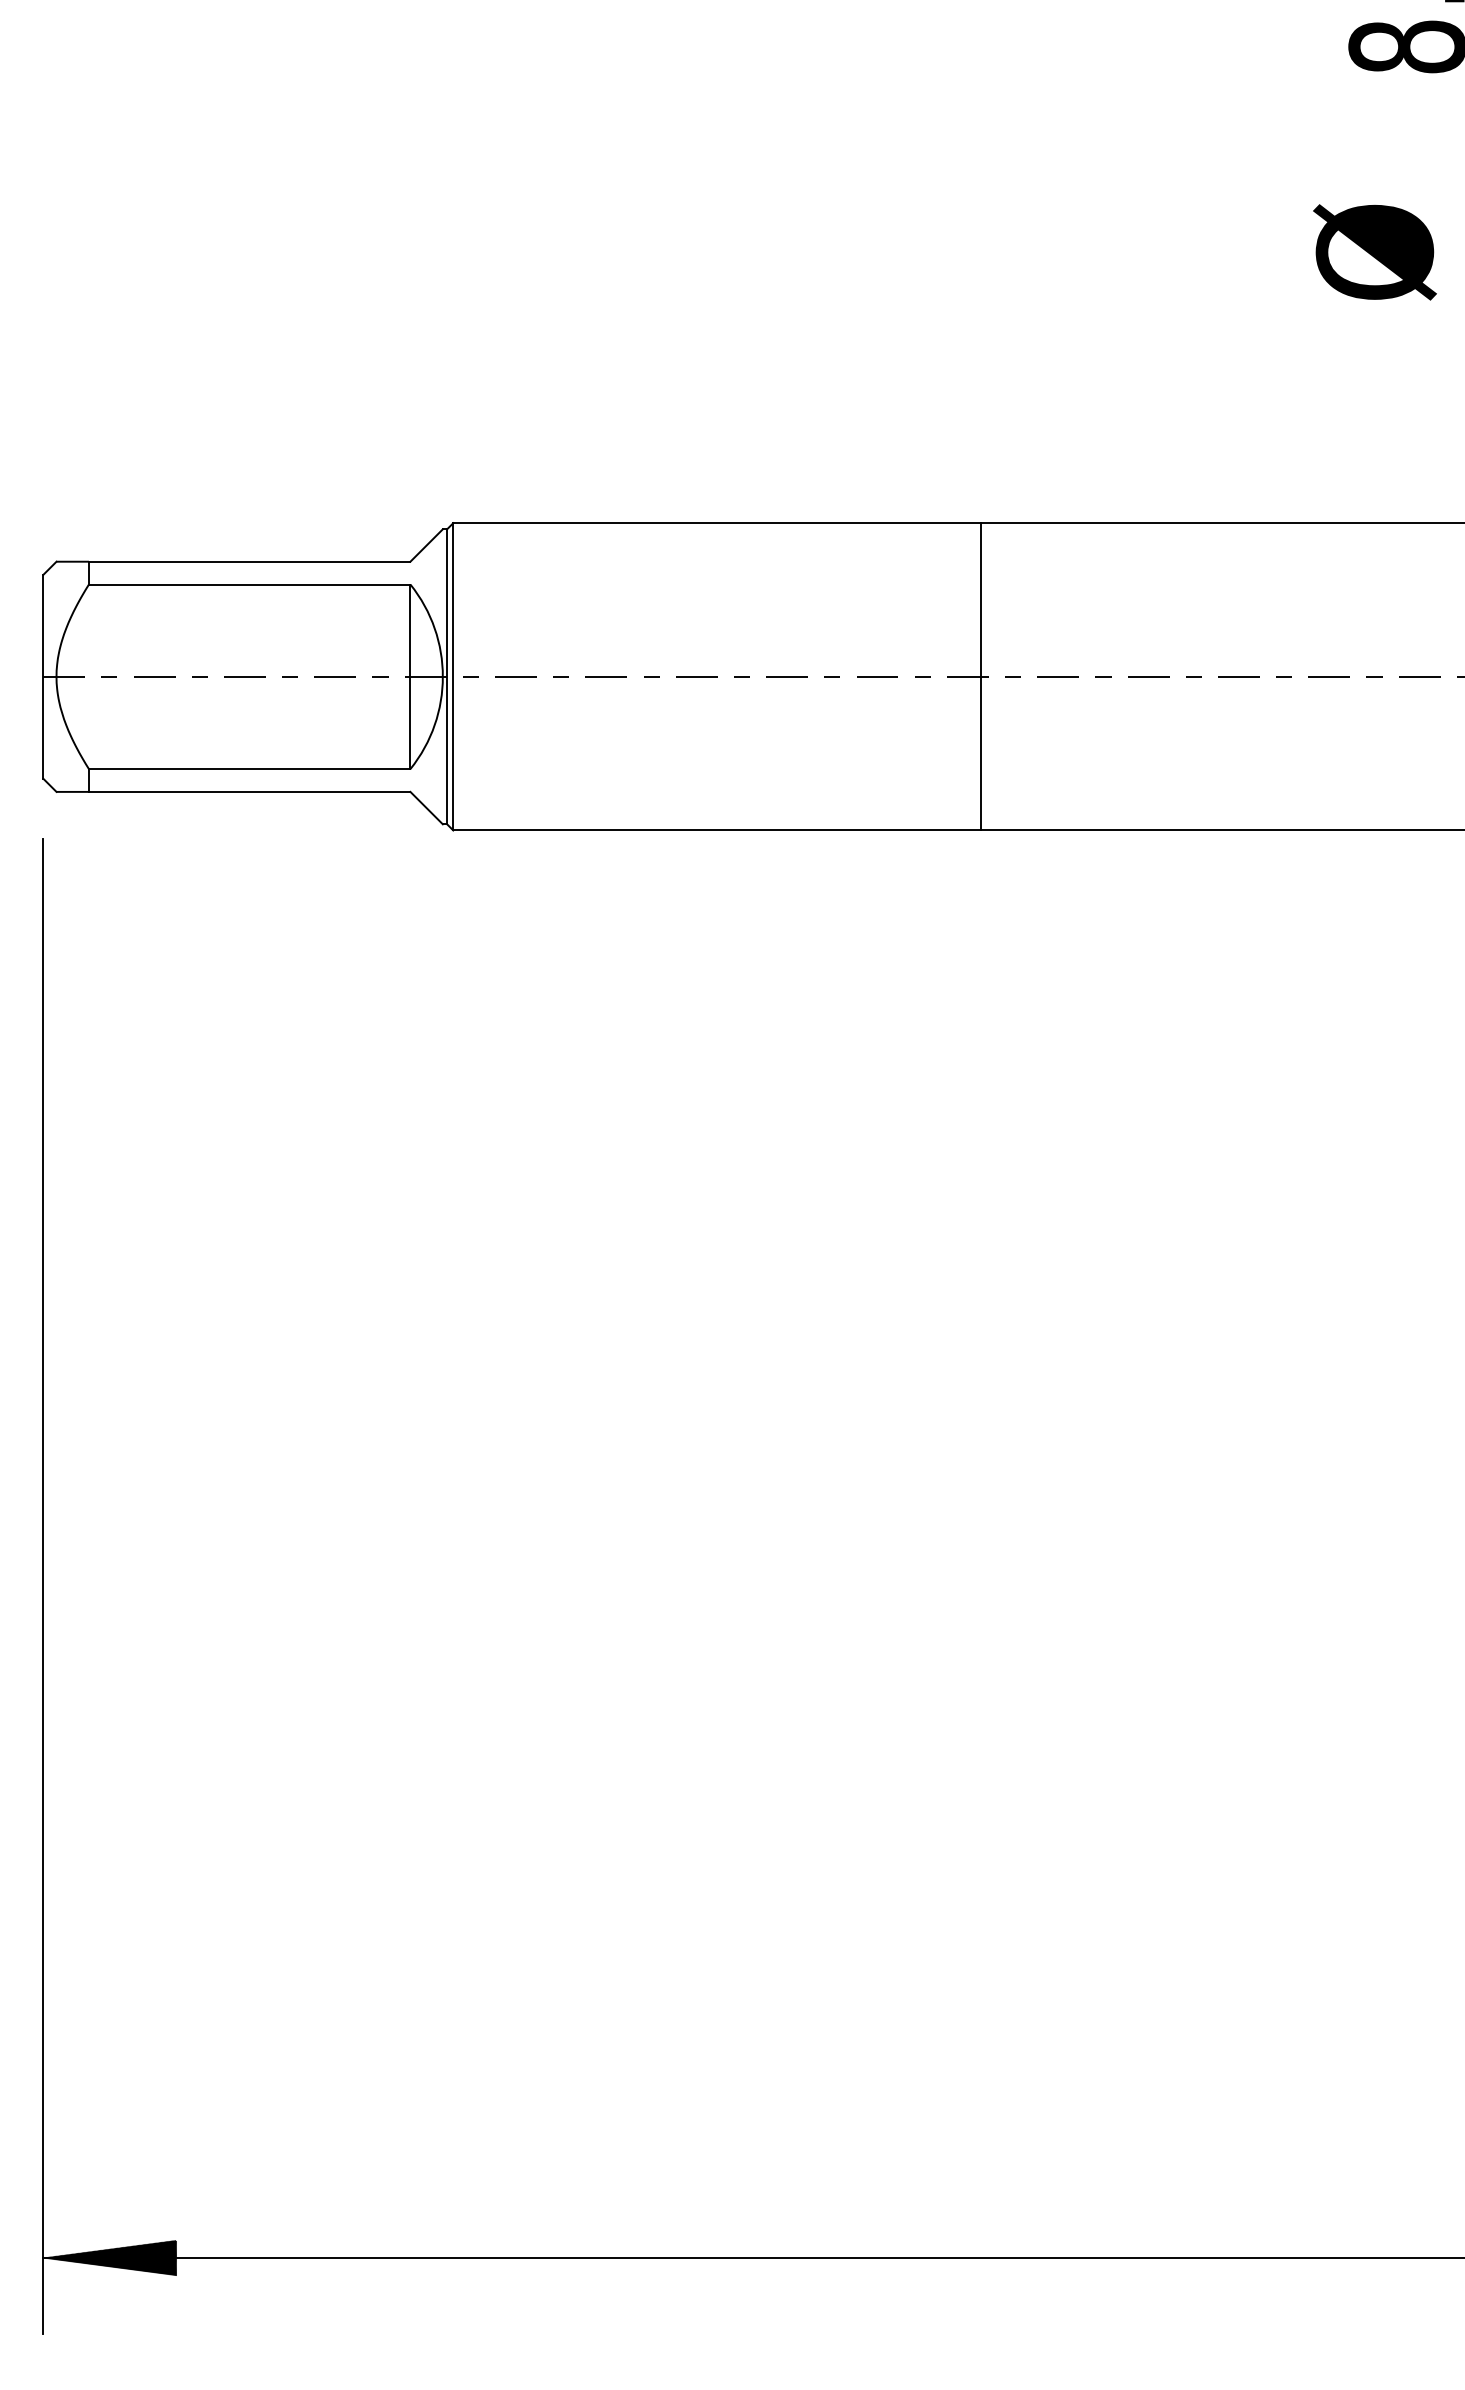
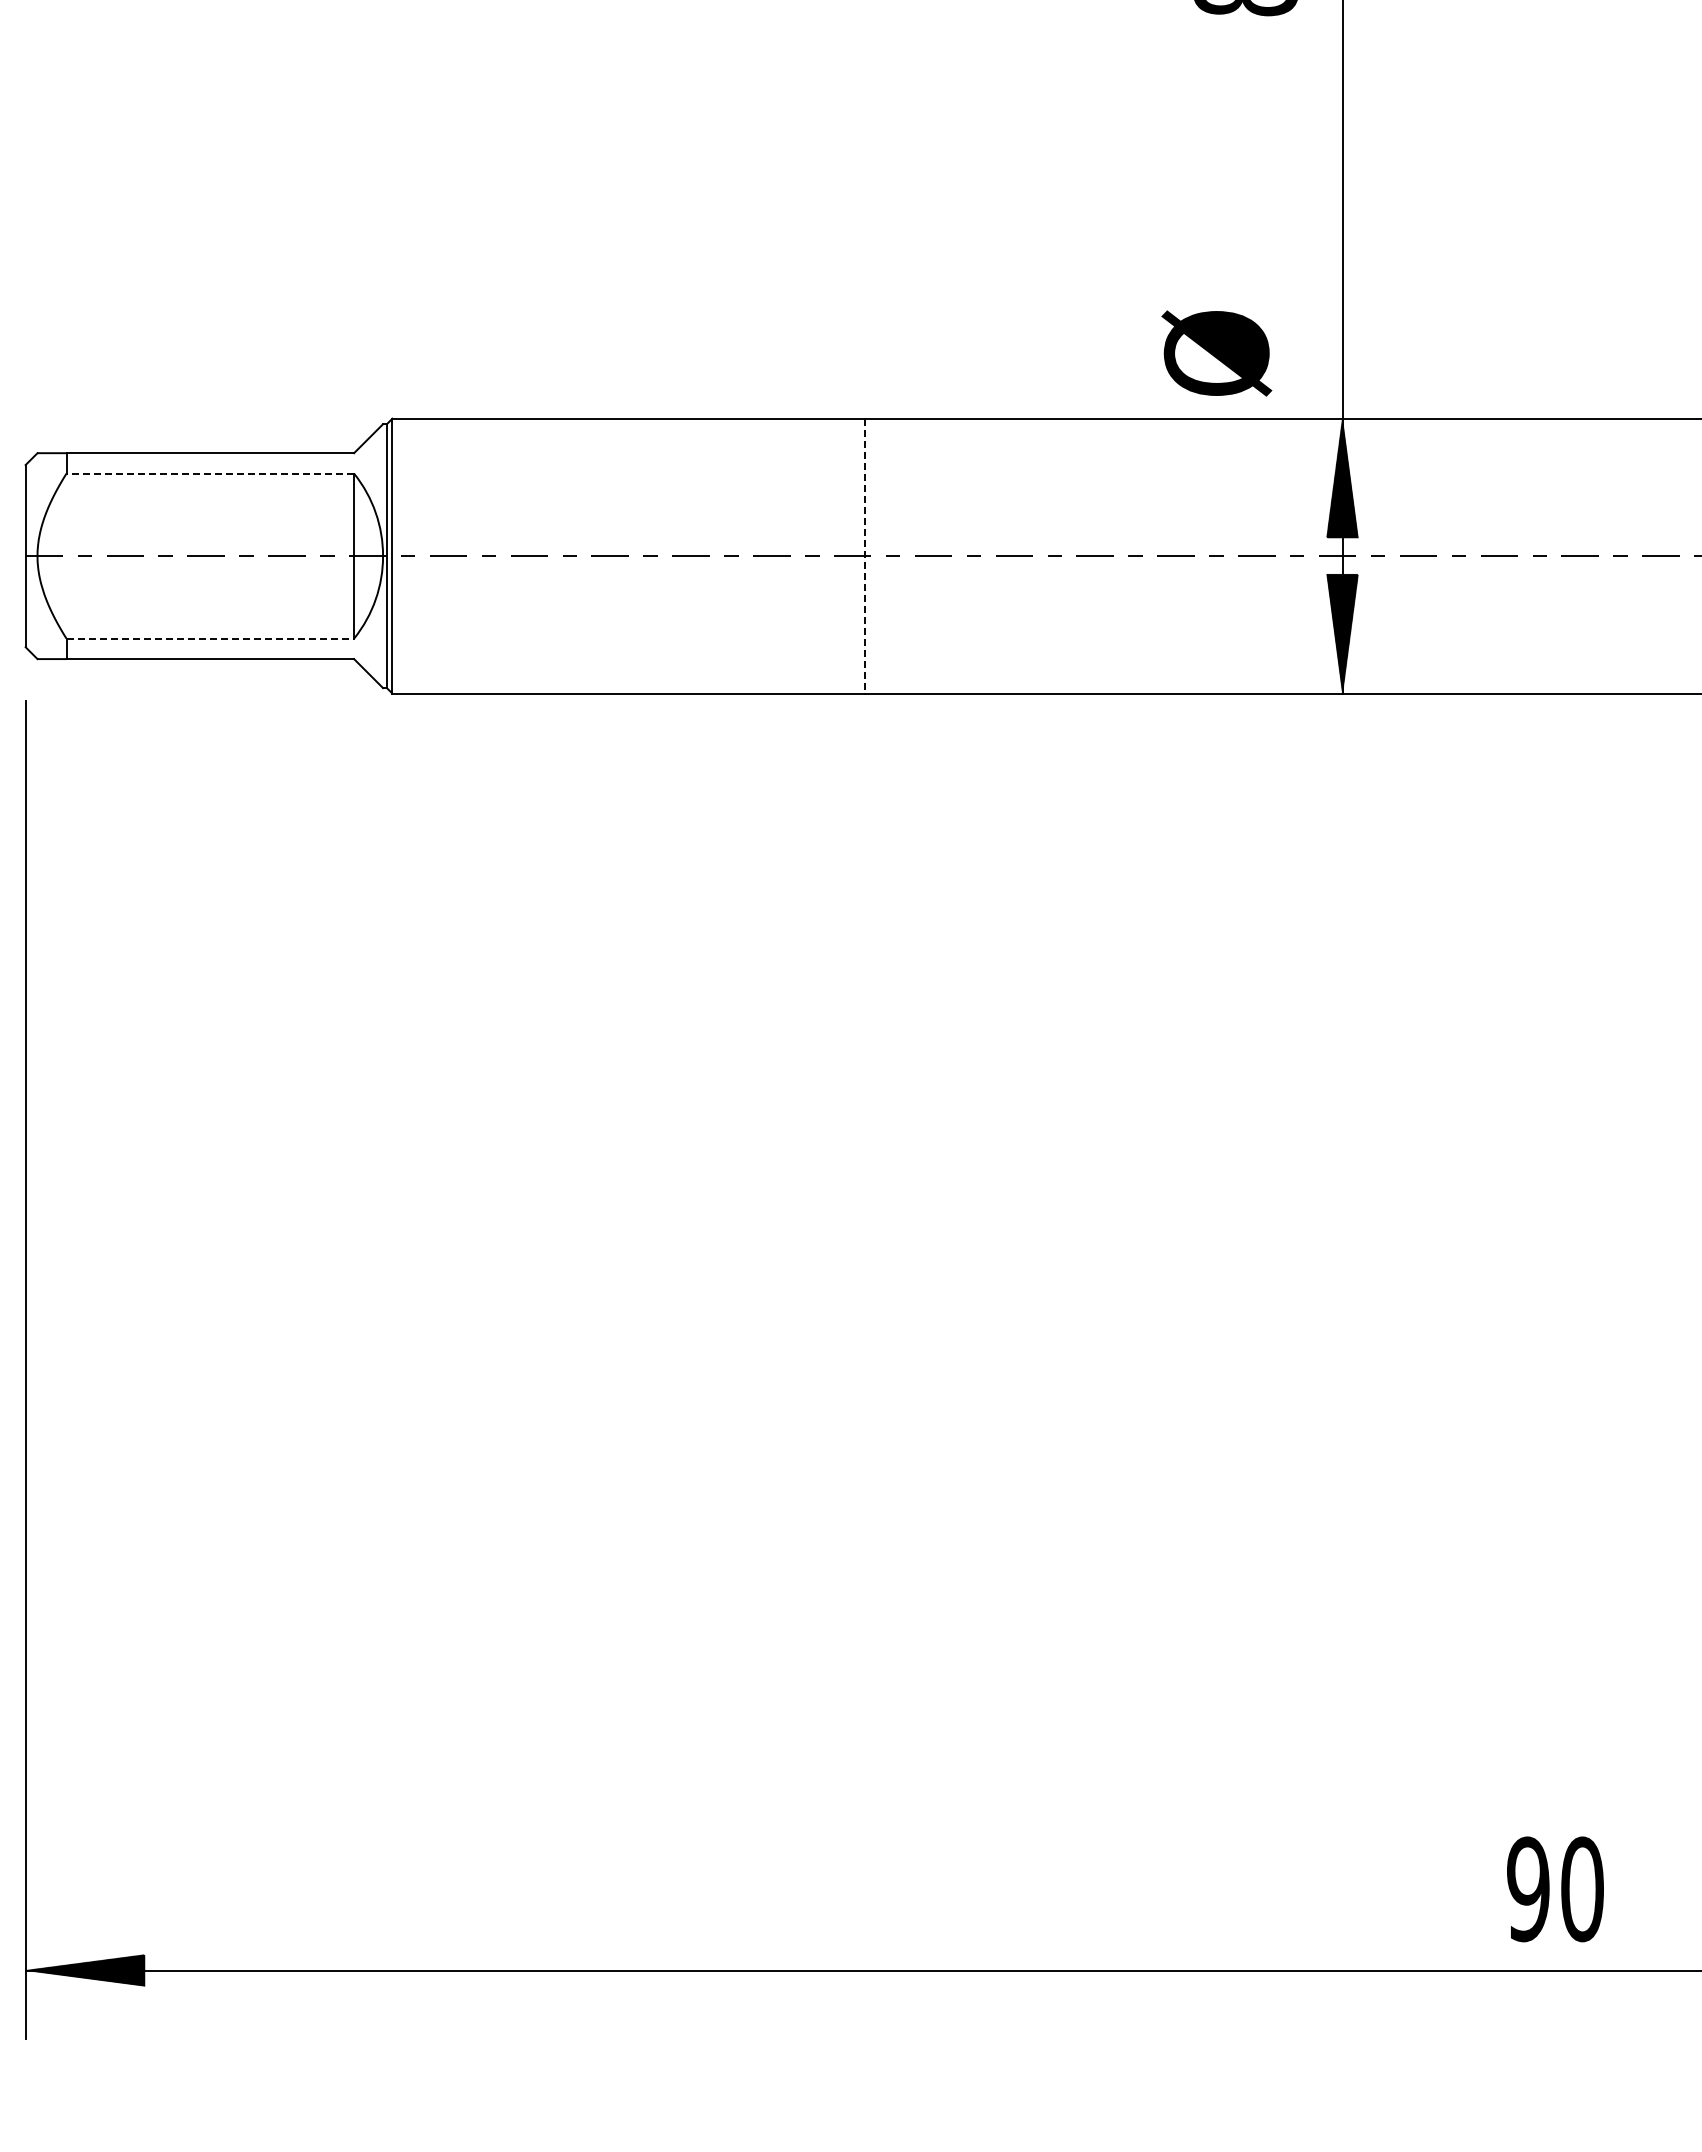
text: (1374, 252) -> (1216, 353), moved
line: (249, 584) -> (210, 473), solid -> dashed
line: (981, 677) -> (864, 556), solid -> dashed
line: (249, 768) -> (210, 638), solid -> dashed

